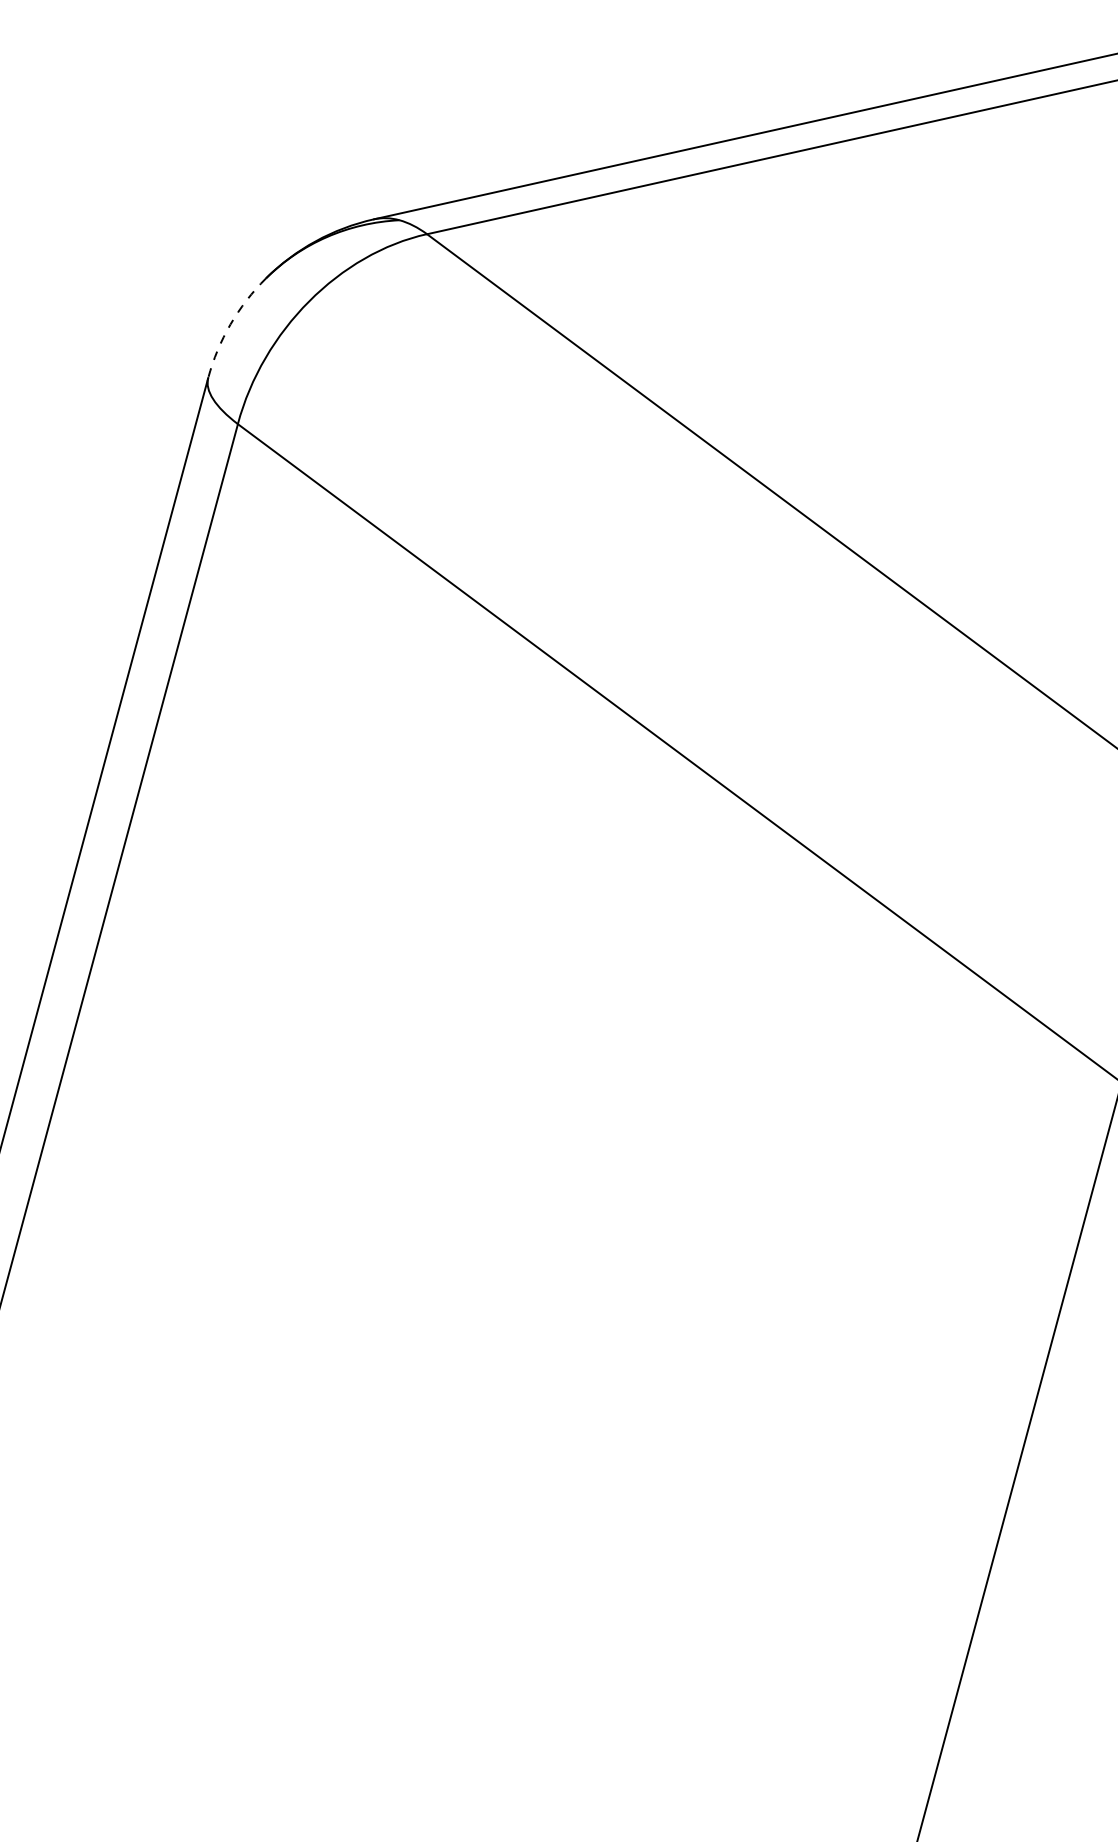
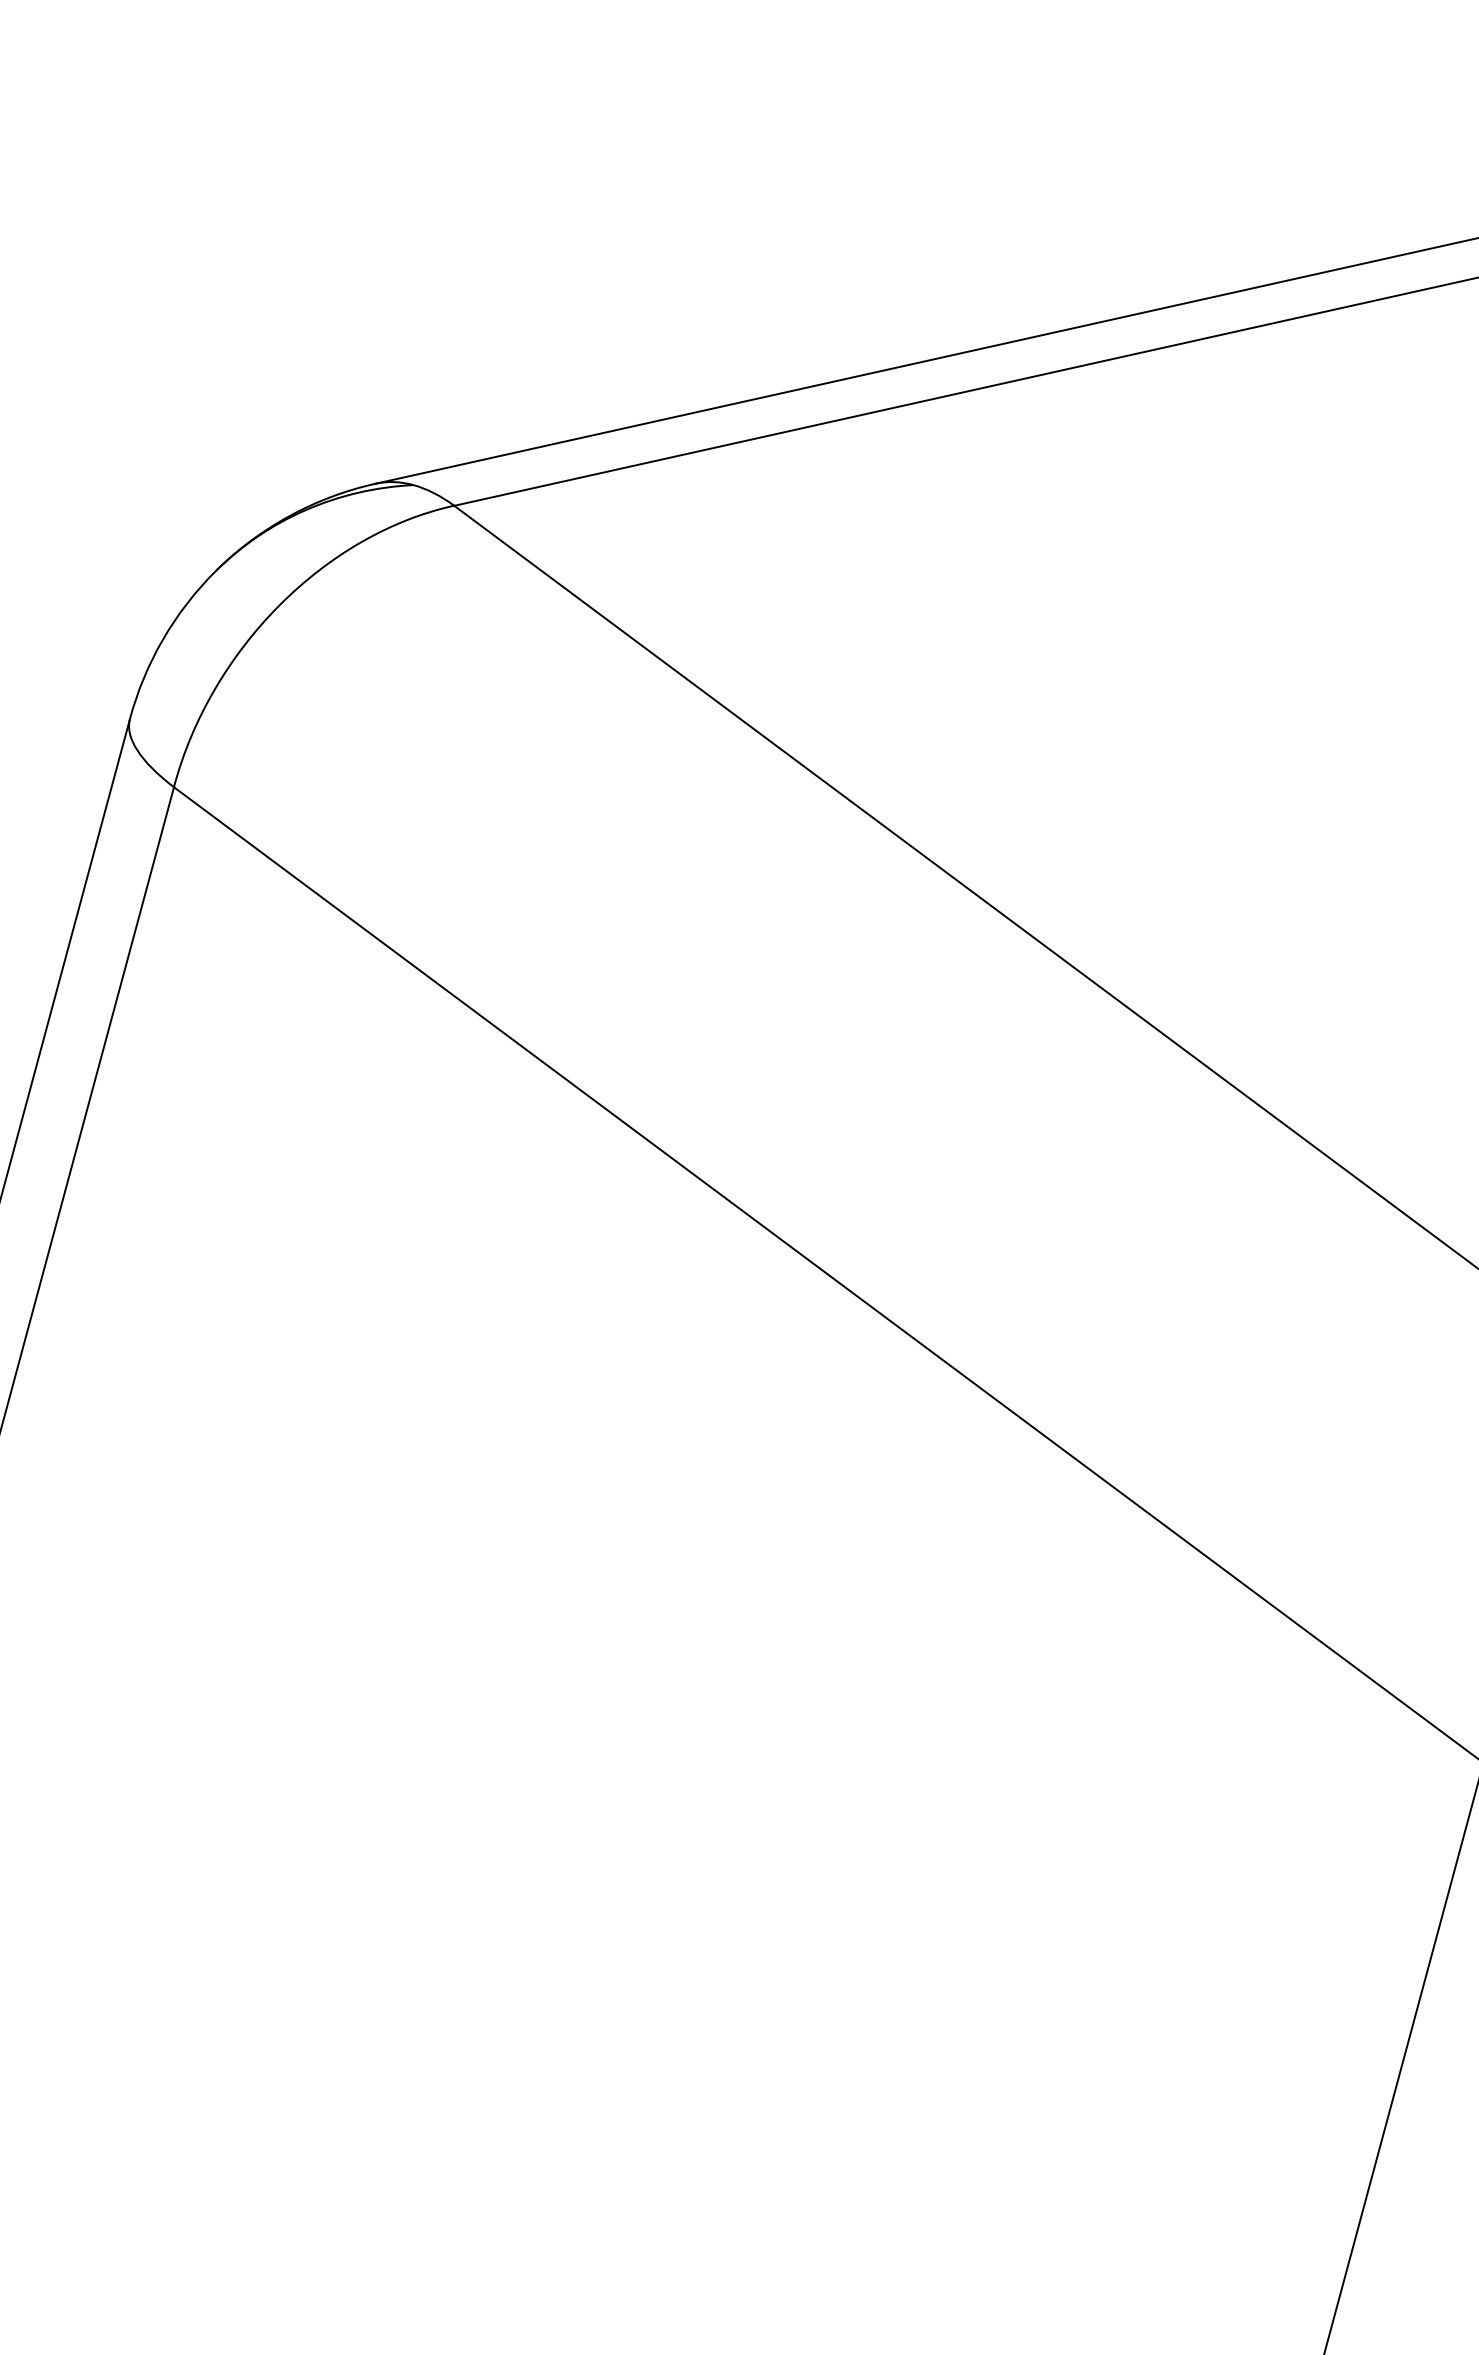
arc: (230, 324) -> (162, 639), dashed -> solid

